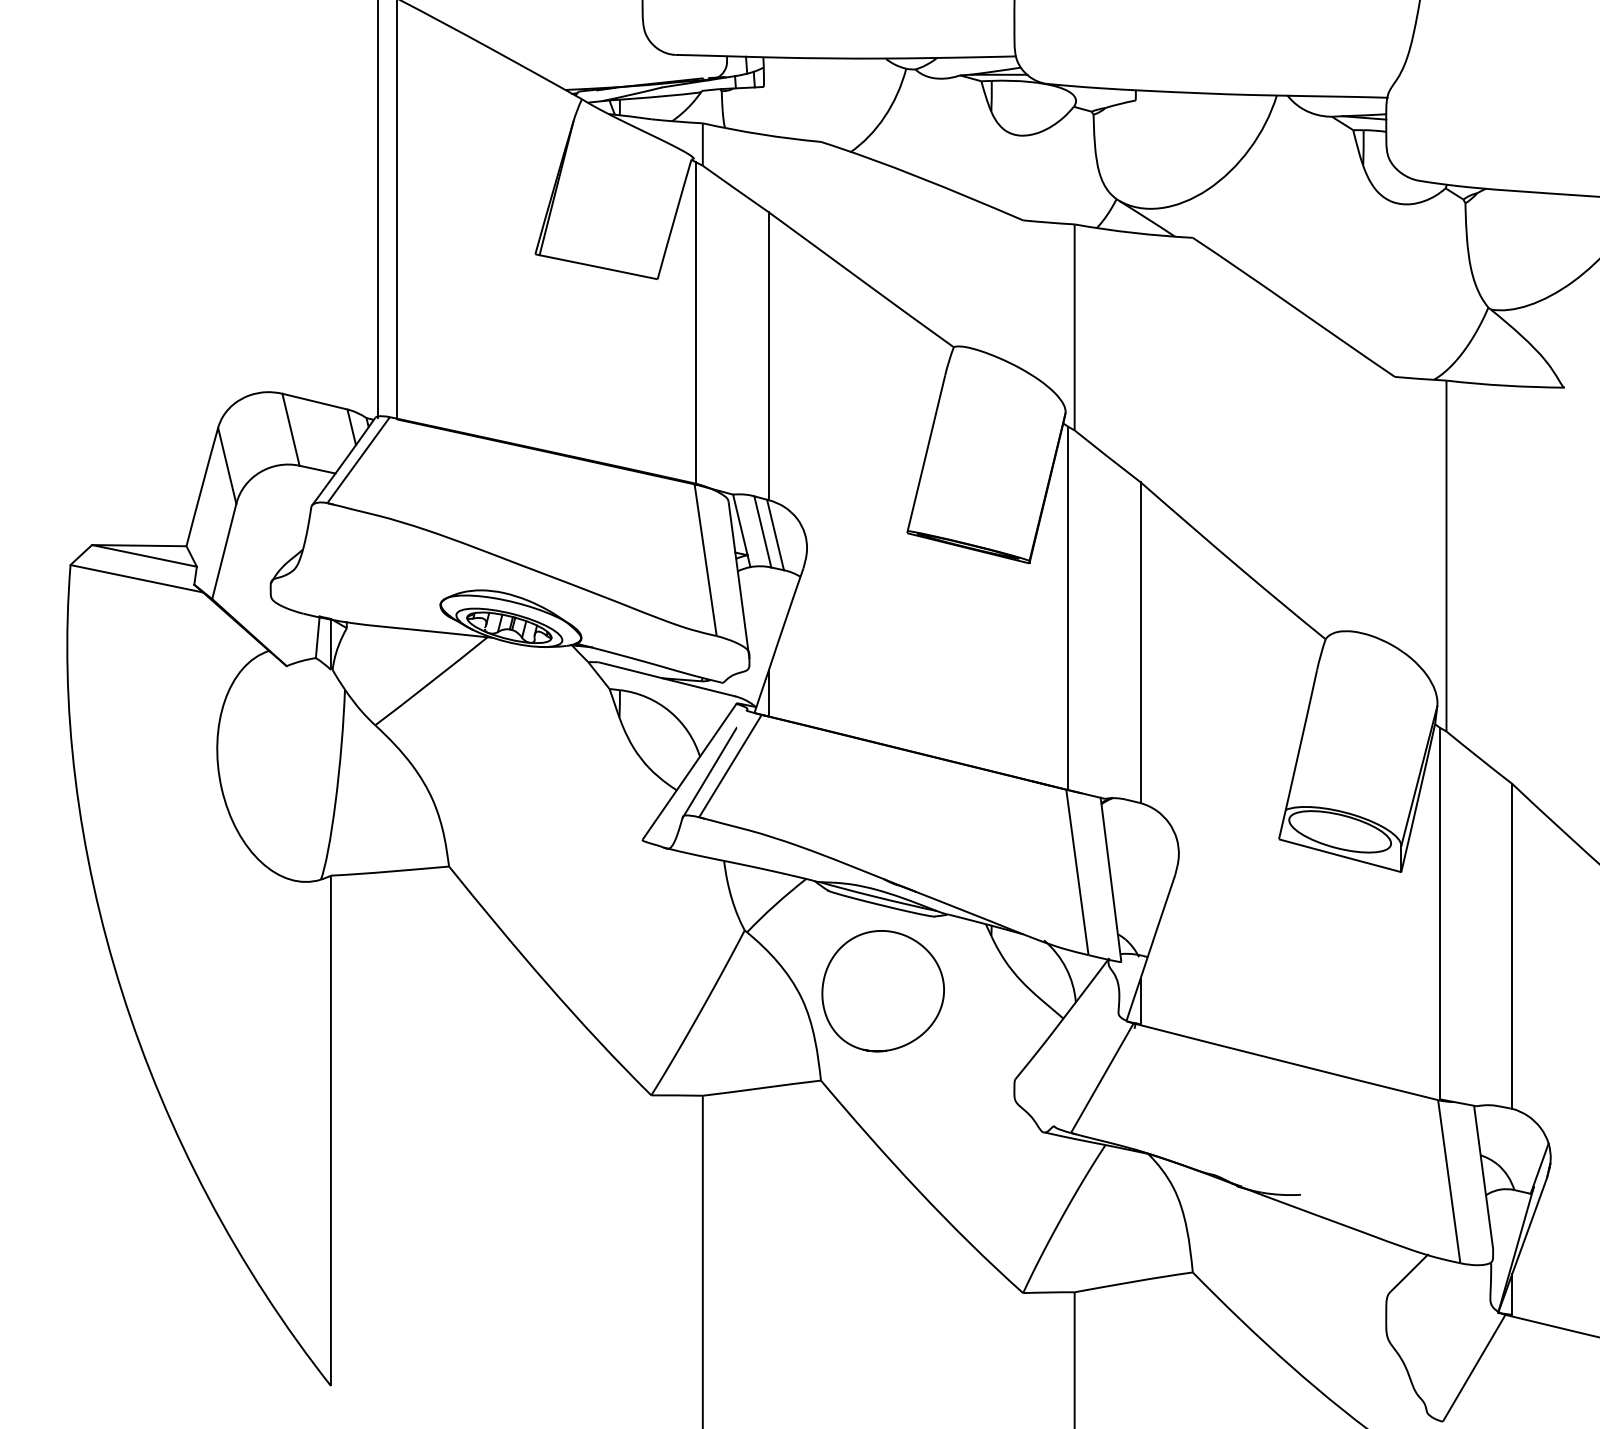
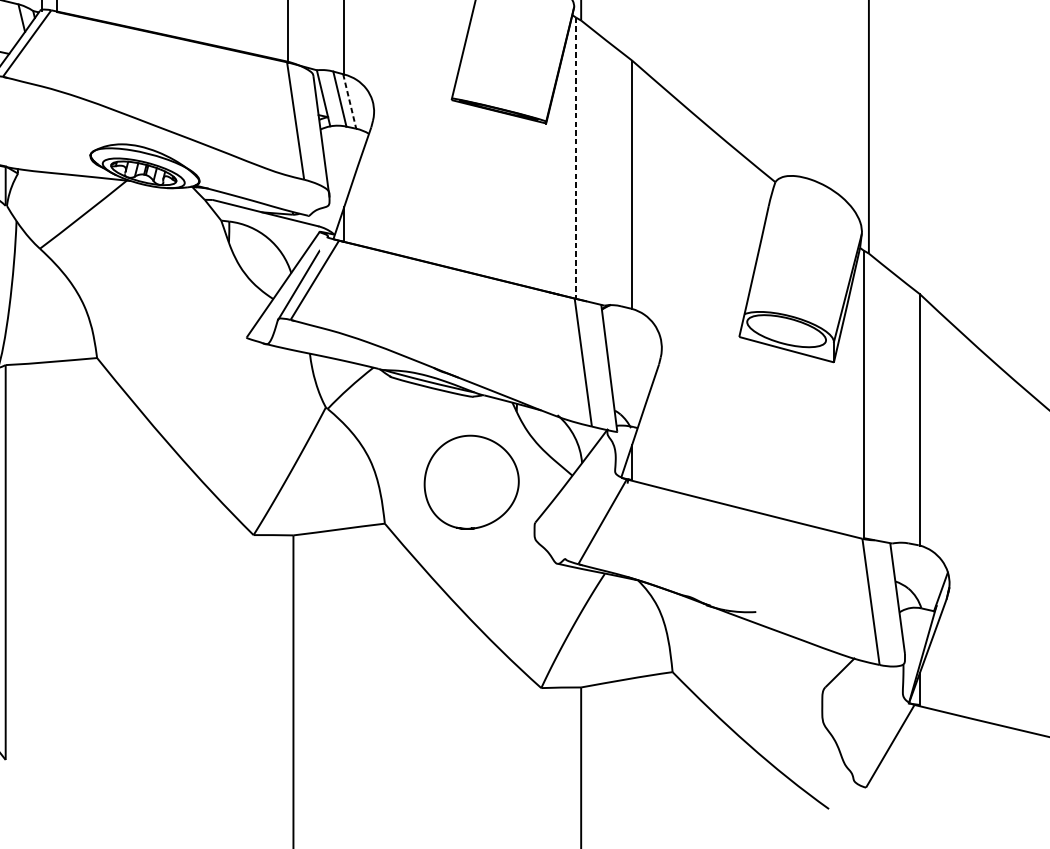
line: (775, 535) -> (349, 101), solid -> dashed
line: (1067, 608) -> (575, 158), solid -> dashed
curve: (913, 1039) -> (495, 519), moved

